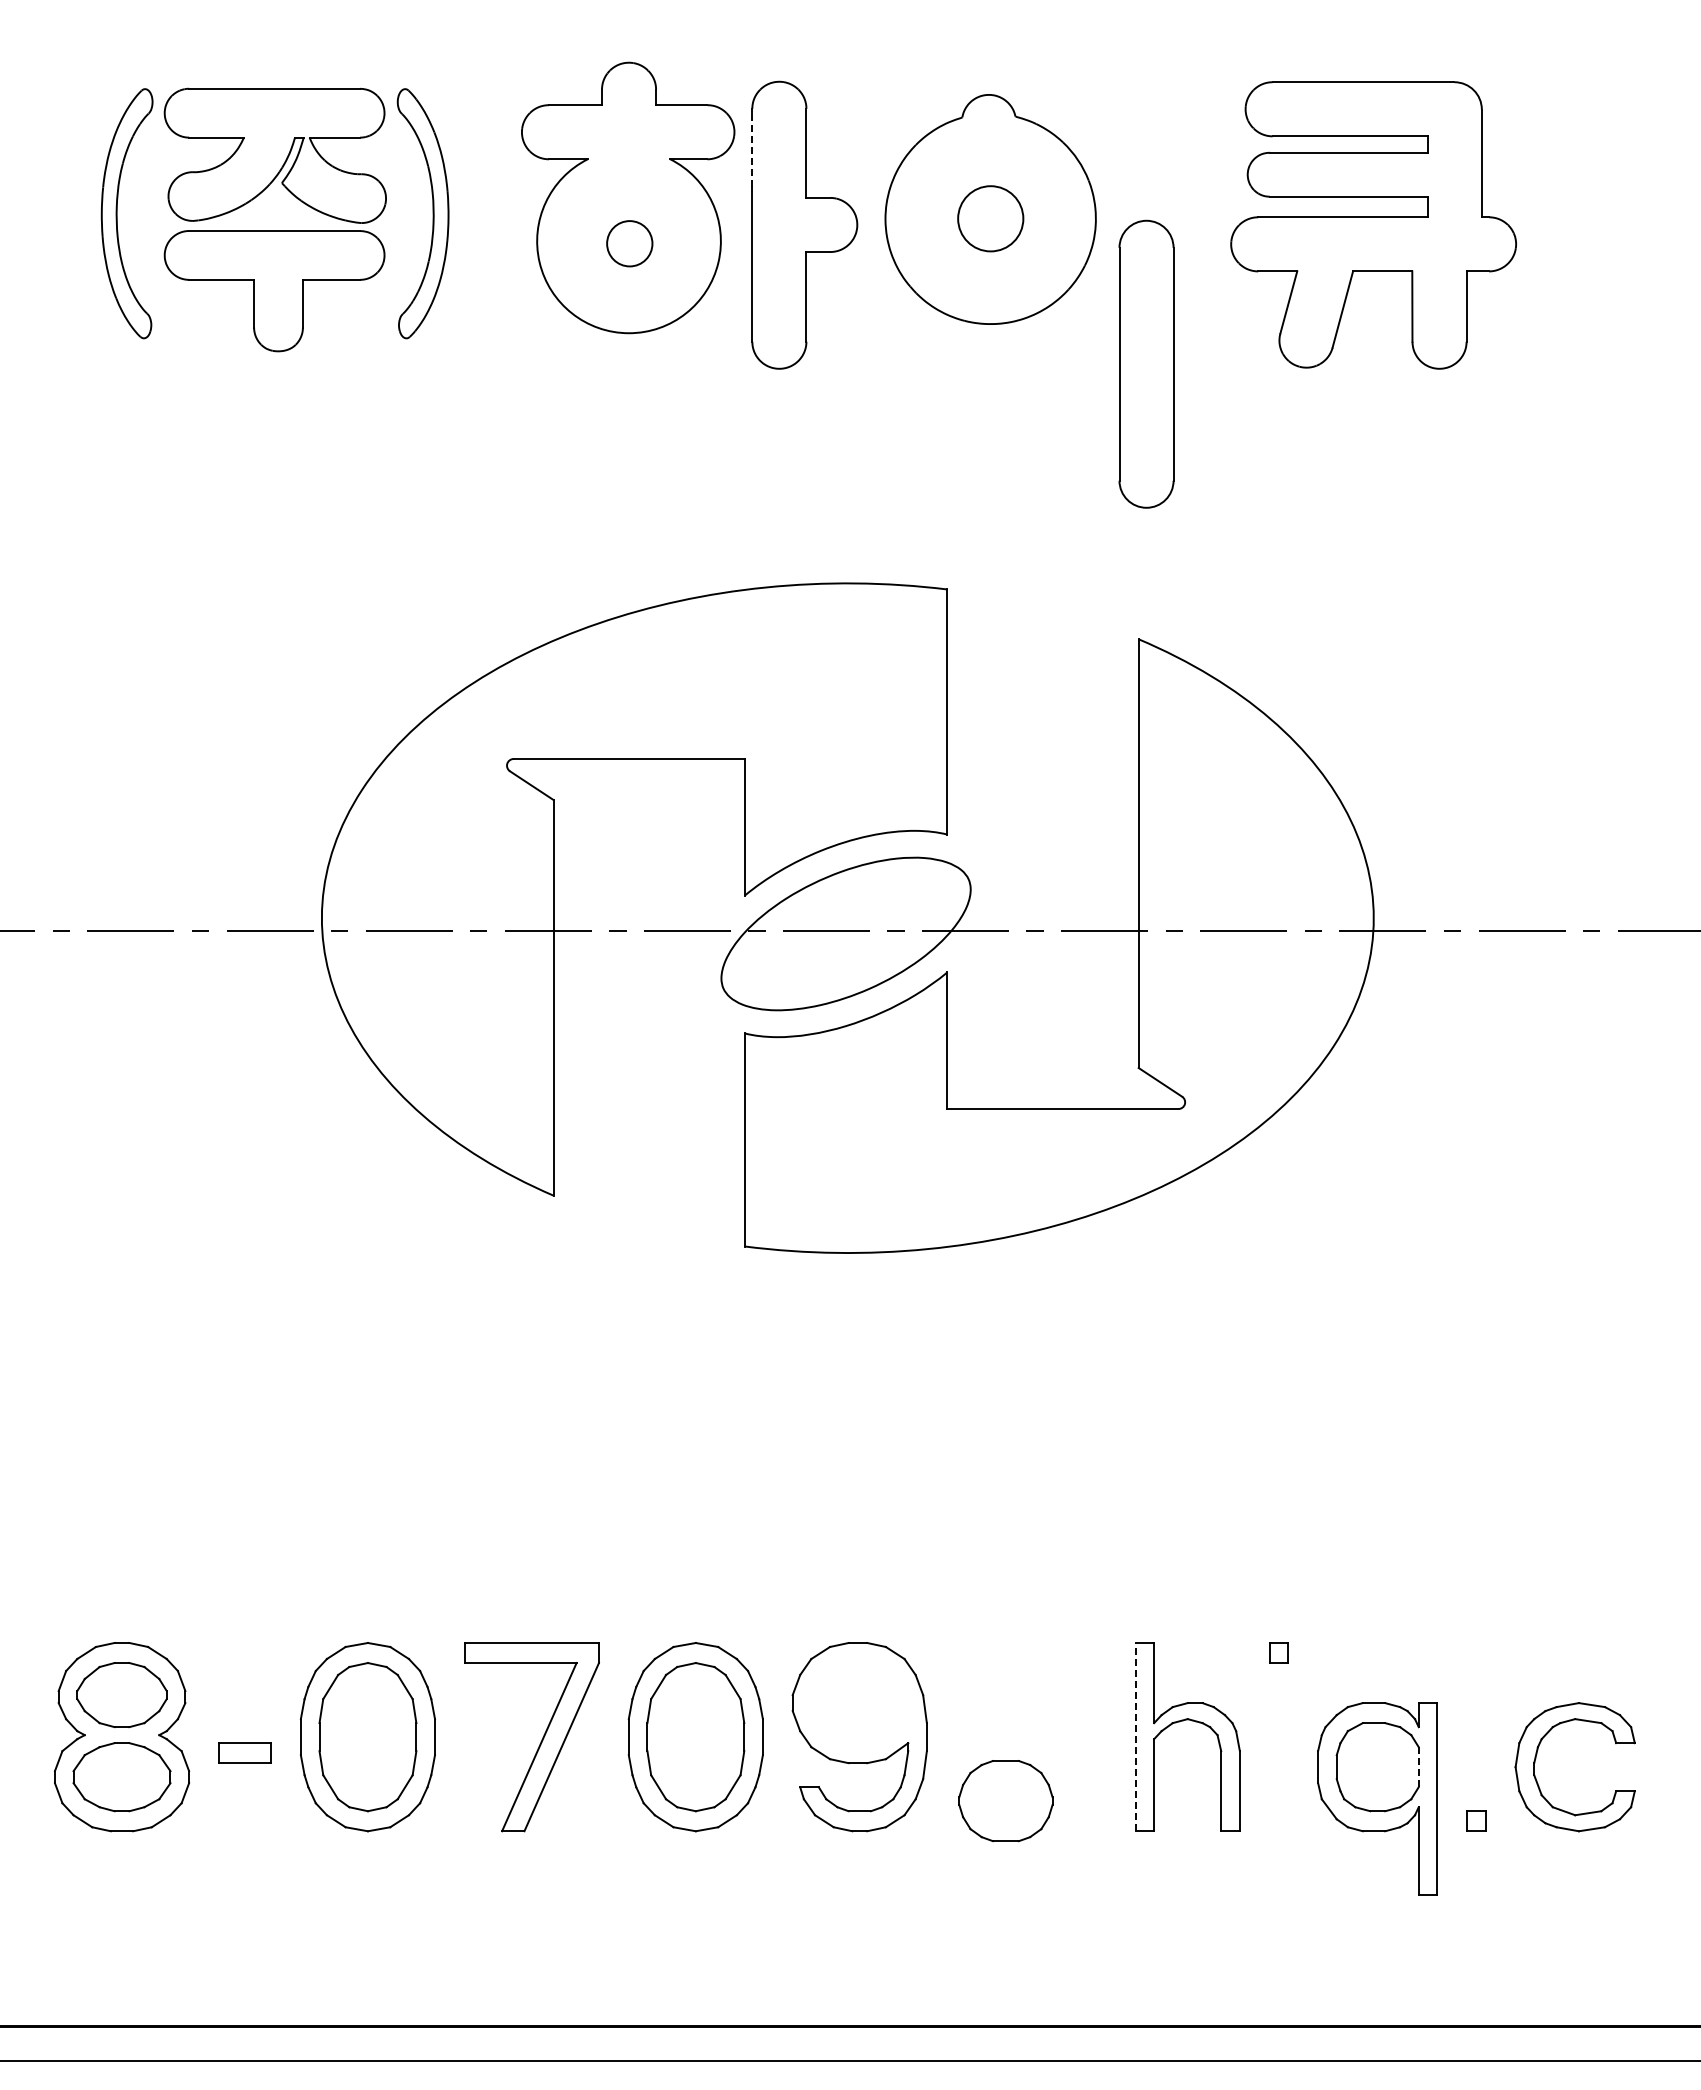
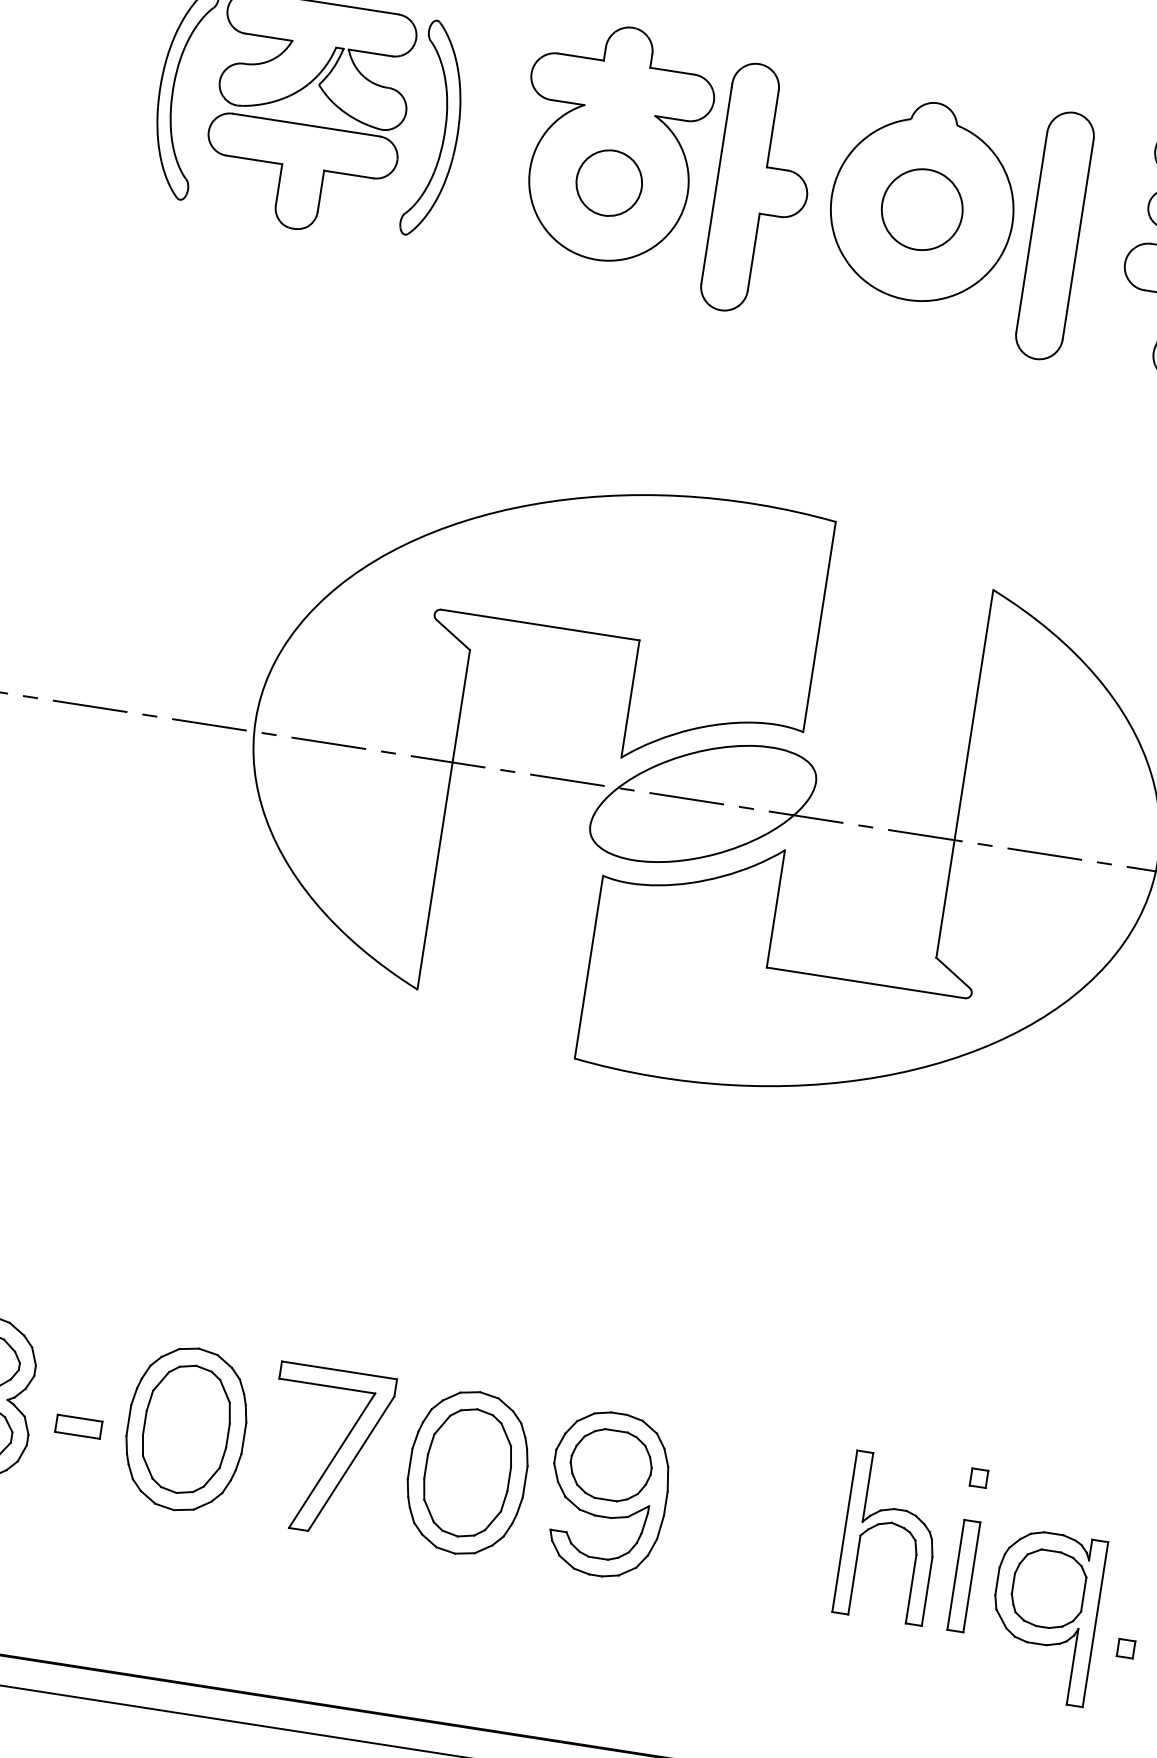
line: (752, 149) -> (727, 118), dashed -> solid
circle: (990, 218) -> (922, 209), size x1.43
circle: (629, 243) -> (609, 182), size x1.67
part: (1146, 363) -> (1055, 235), moved
line: (1135, 1736) -> (844, 1530), dashed -> solid
part: (1278, 1766) -> (963, 1575), added
line: (1418, 1766) -> (1083, 1594), dashed -> solid
part: (1005, 1801) -> (610, 1465), moved

